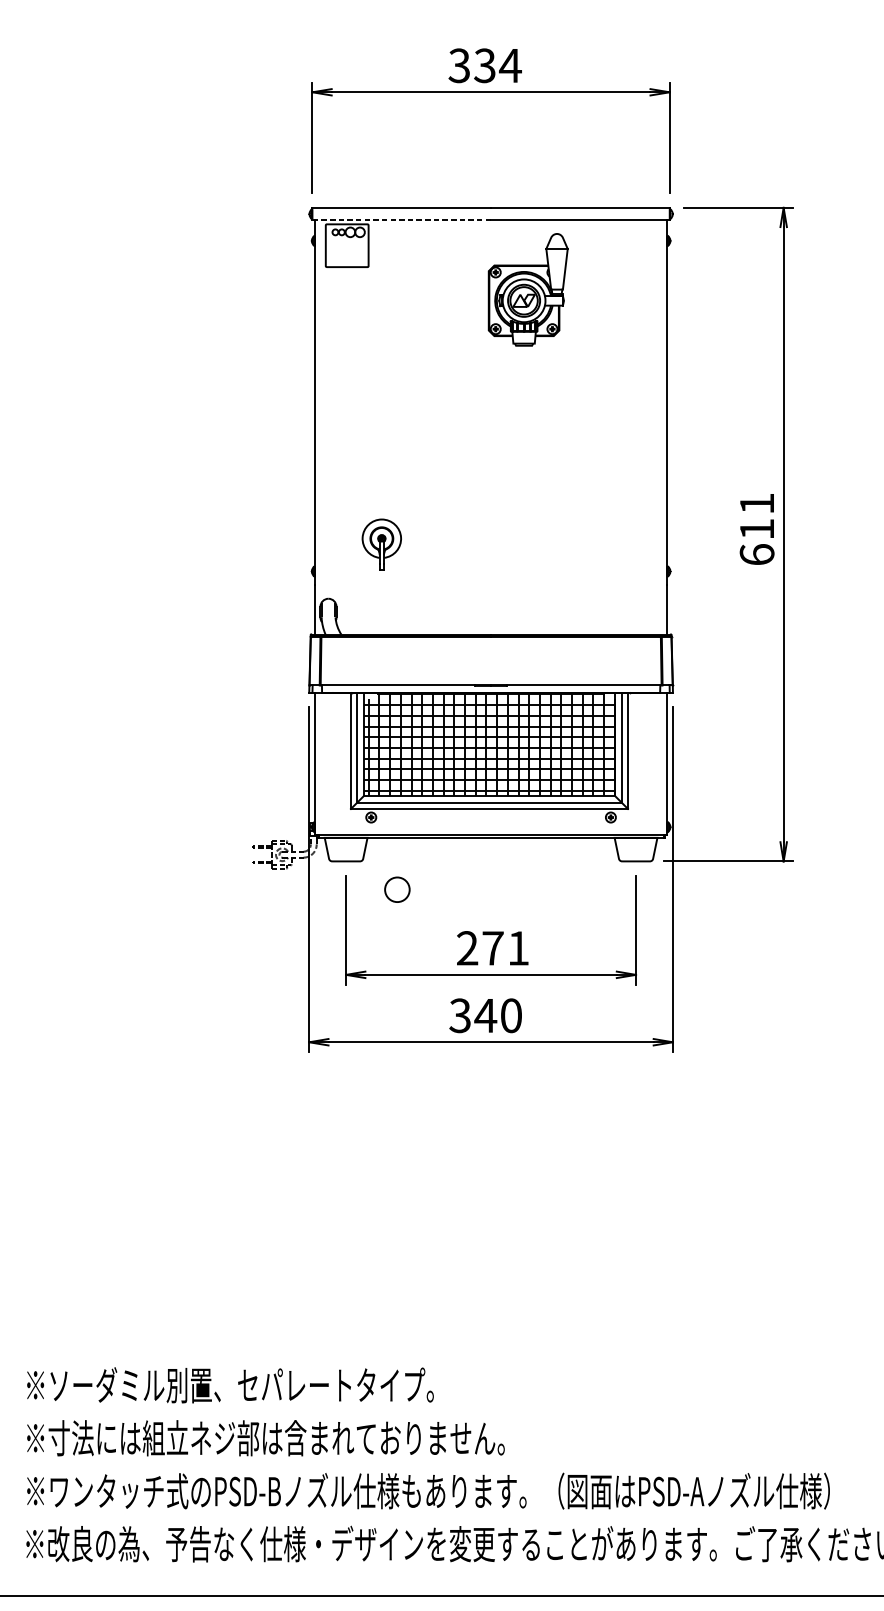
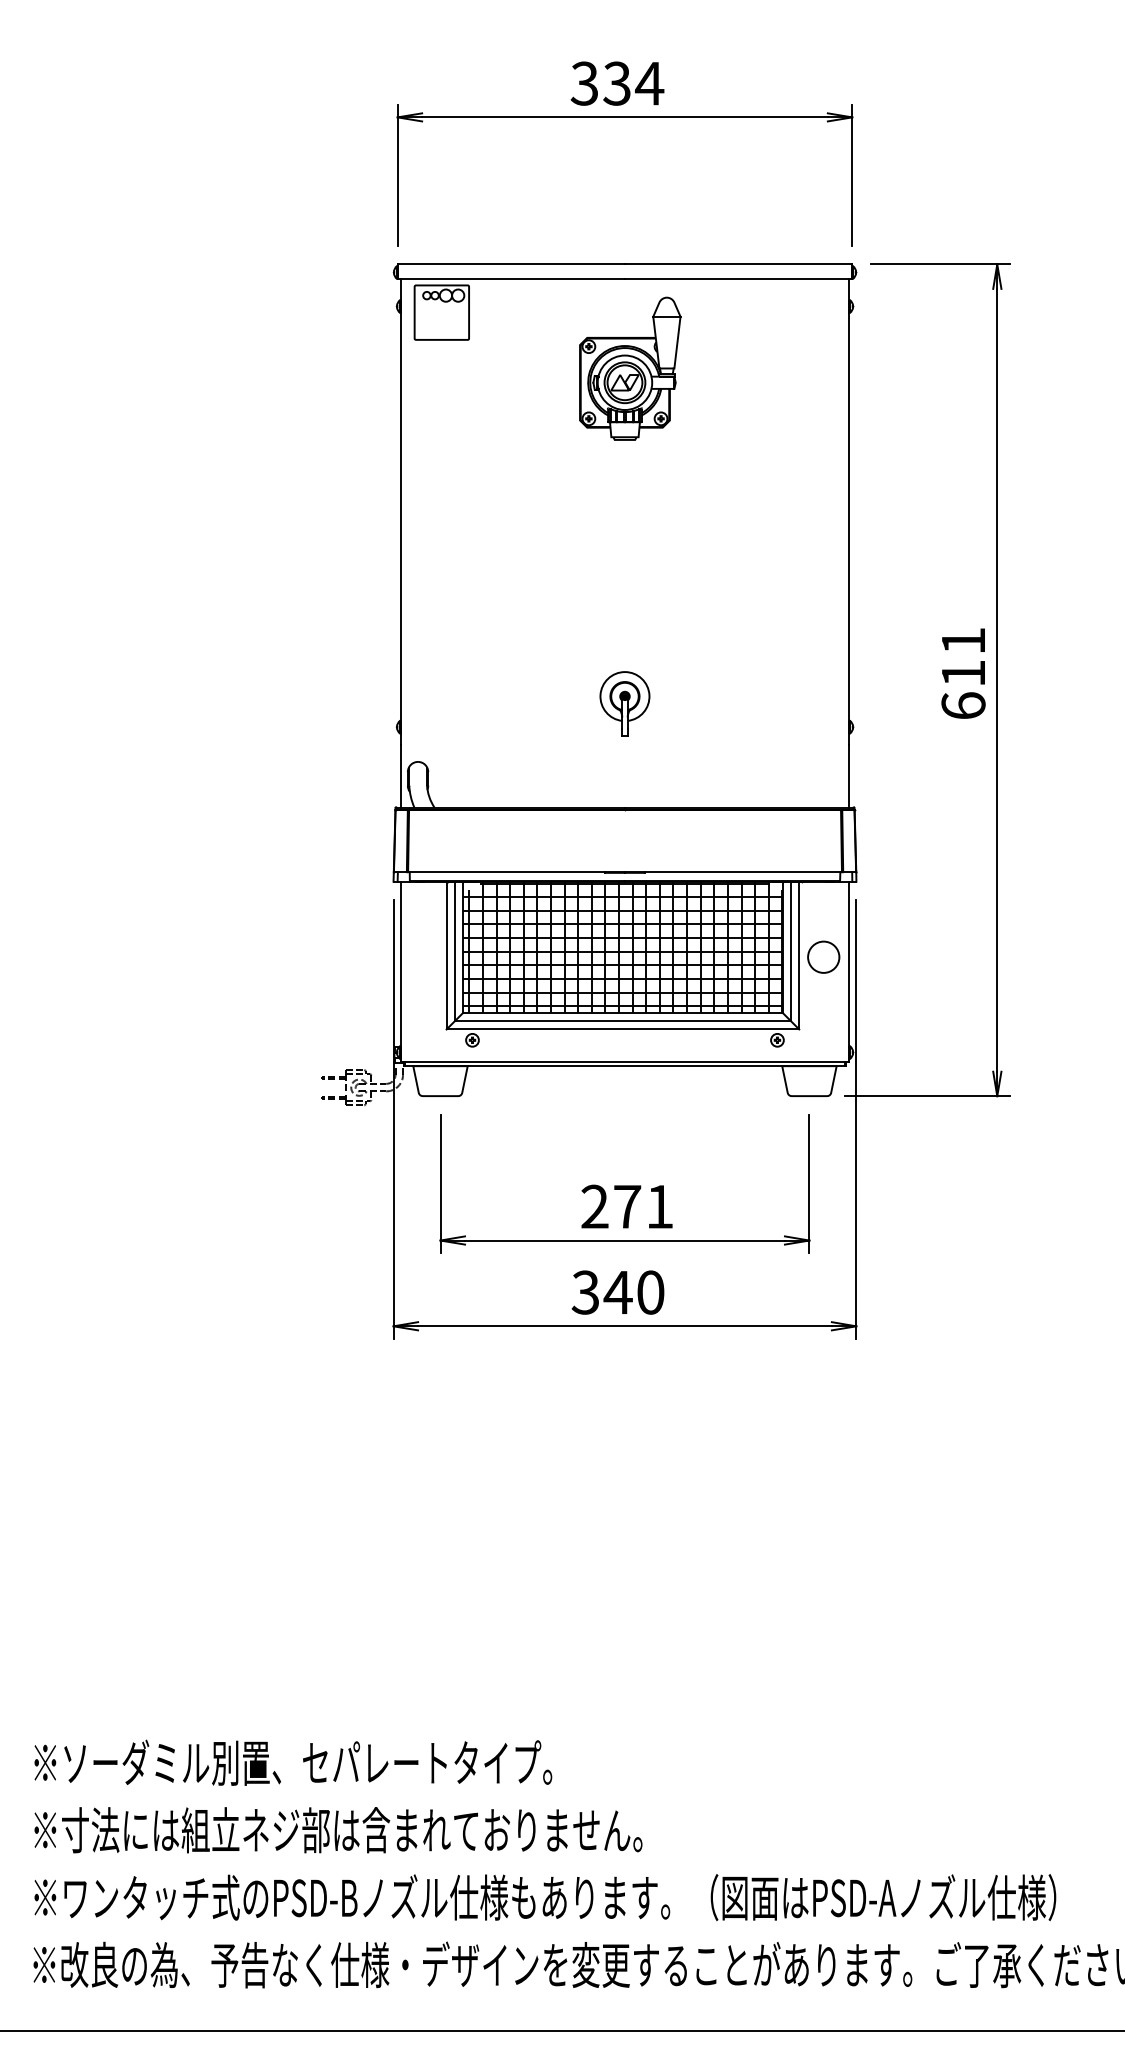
line: (401, 219) -> (511, 279), dashed -> solid
part: (528, 289) -> (630, 368), moved
part: (381, 544) -> (624, 703), moved
circle: (397, 889) -> (823, 956), moved

